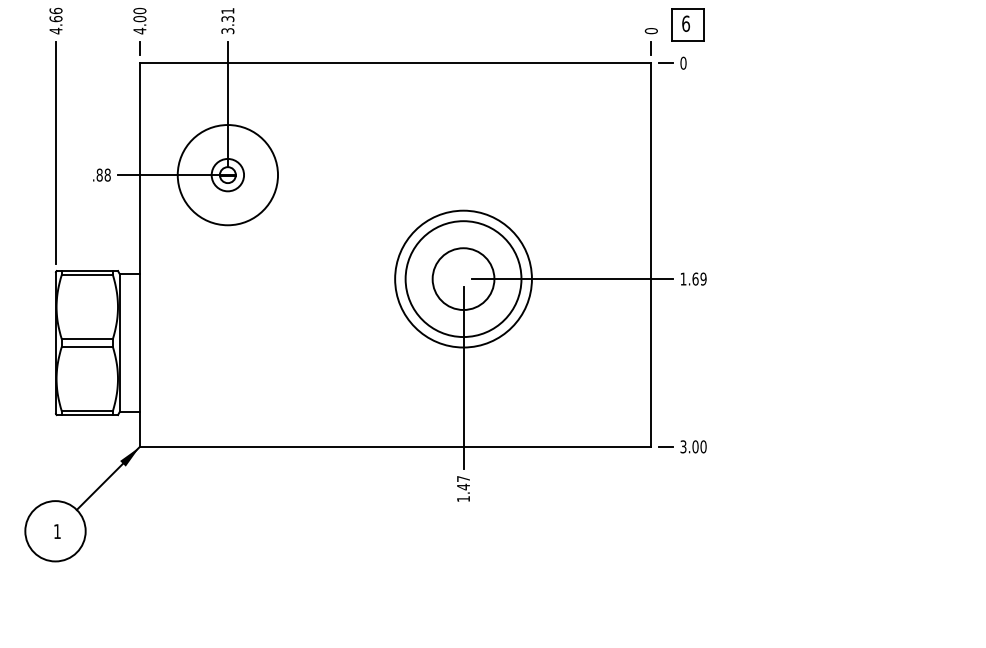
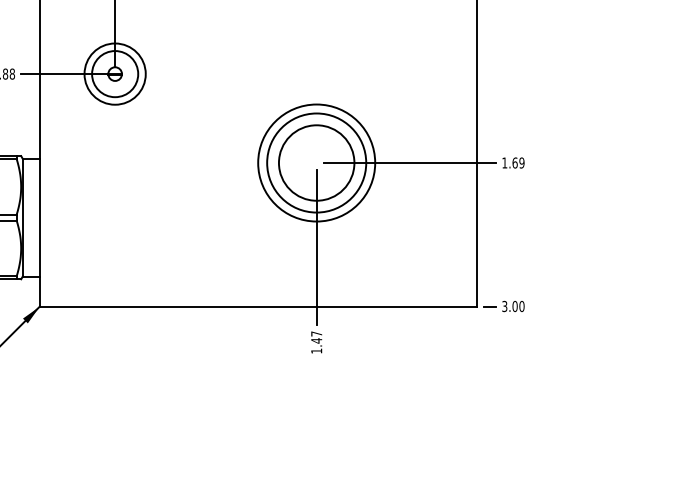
circle: (227, 174) -> (114, 73), size x0.71
circle: (227, 175) -> (114, 74), size x1.67
circle: (463, 278) -> (316, 162), size x1.43

